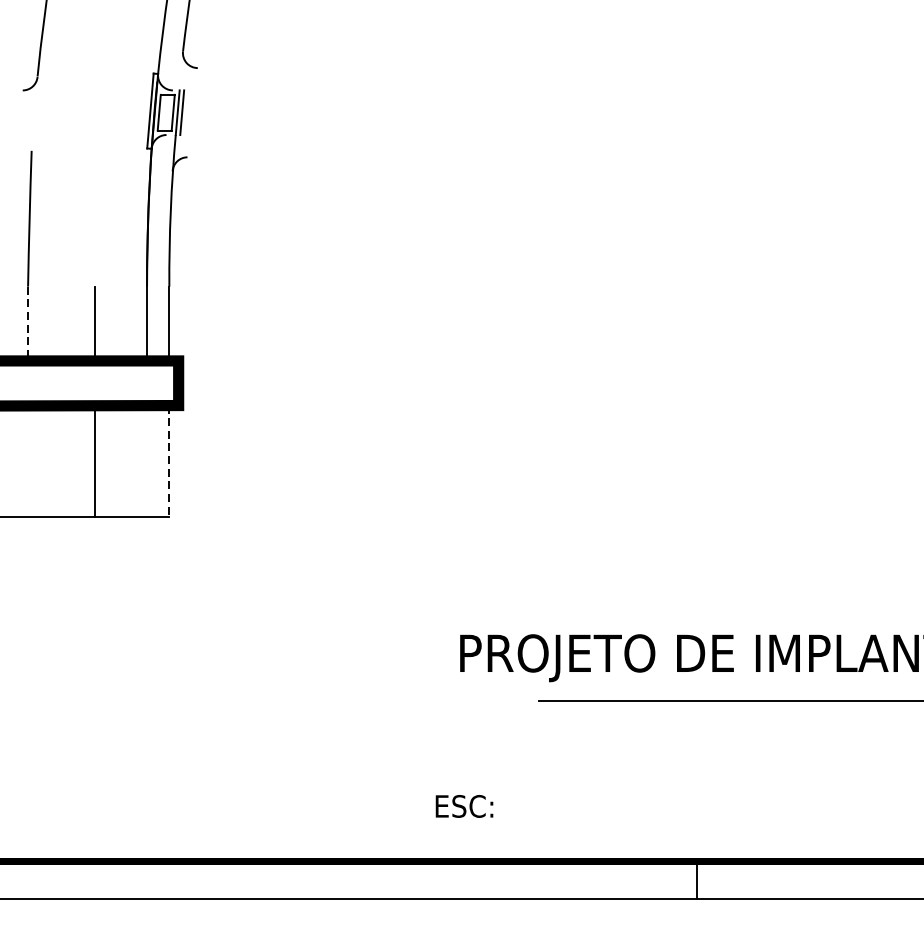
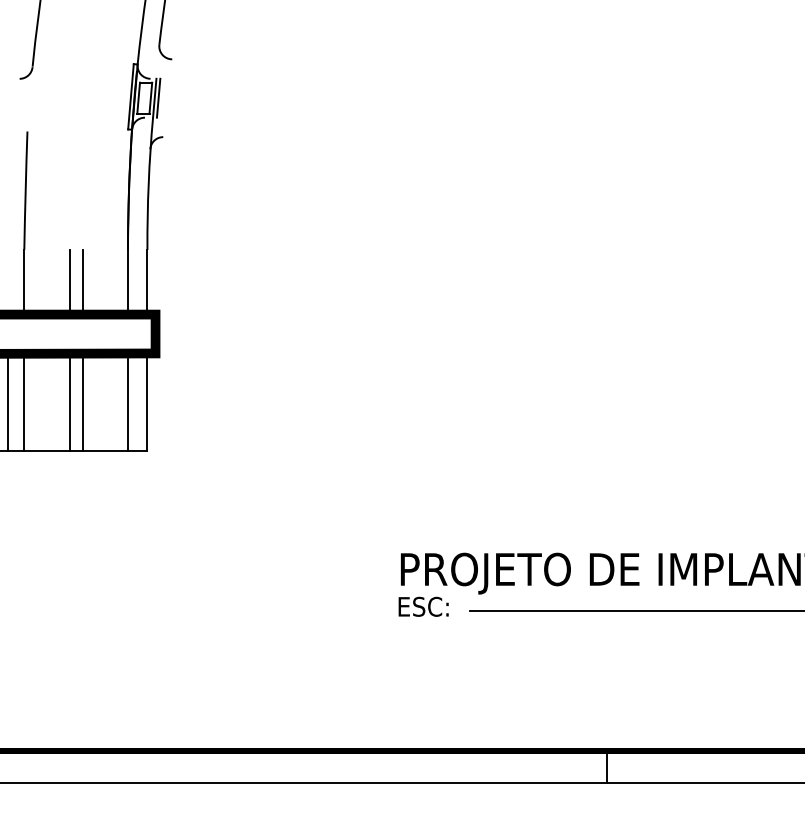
line: (79, 322) -> (69, 281), added
line: (28, 324) -> (24, 282), dashed -> solid
line: (9, 460) -> (8, 401), added
line: (28, 460) -> (24, 401), added
line: (79, 460) -> (69, 401), added
line: (147, 460) -> (128, 401), added
line: (169, 461) -> (147, 402), dashed -> solid
text: (464, 806) -> (423, 606), moved

